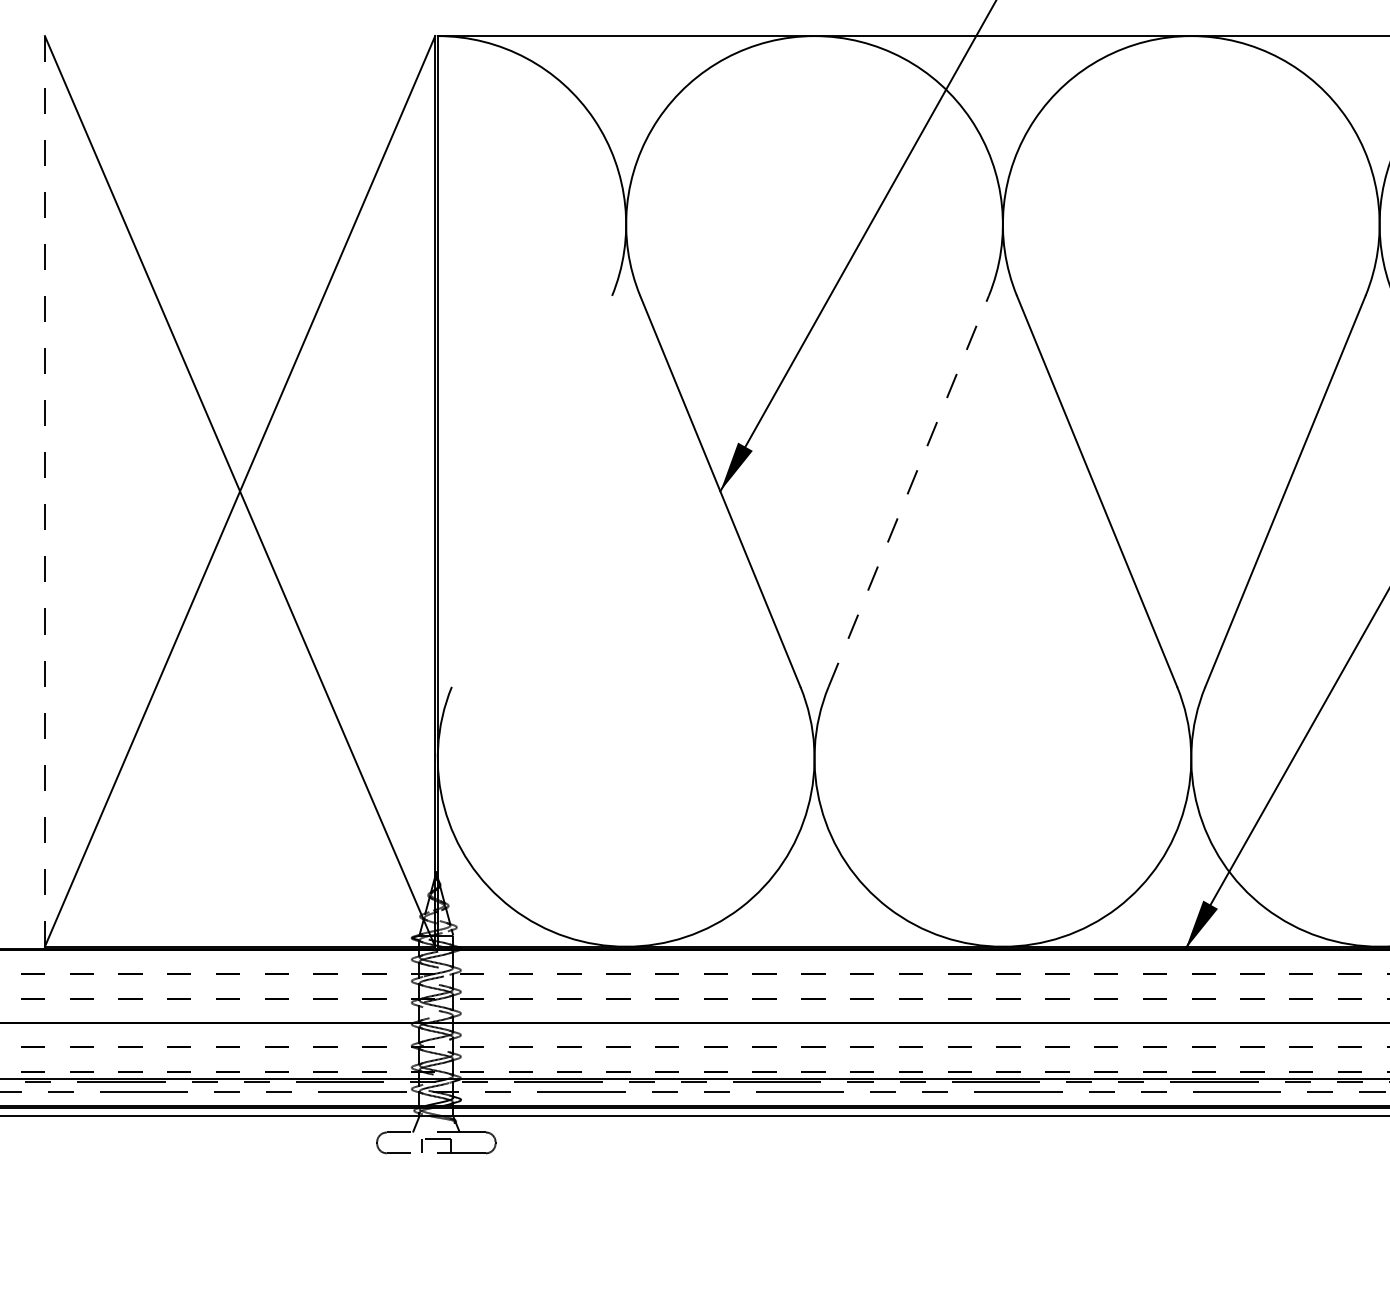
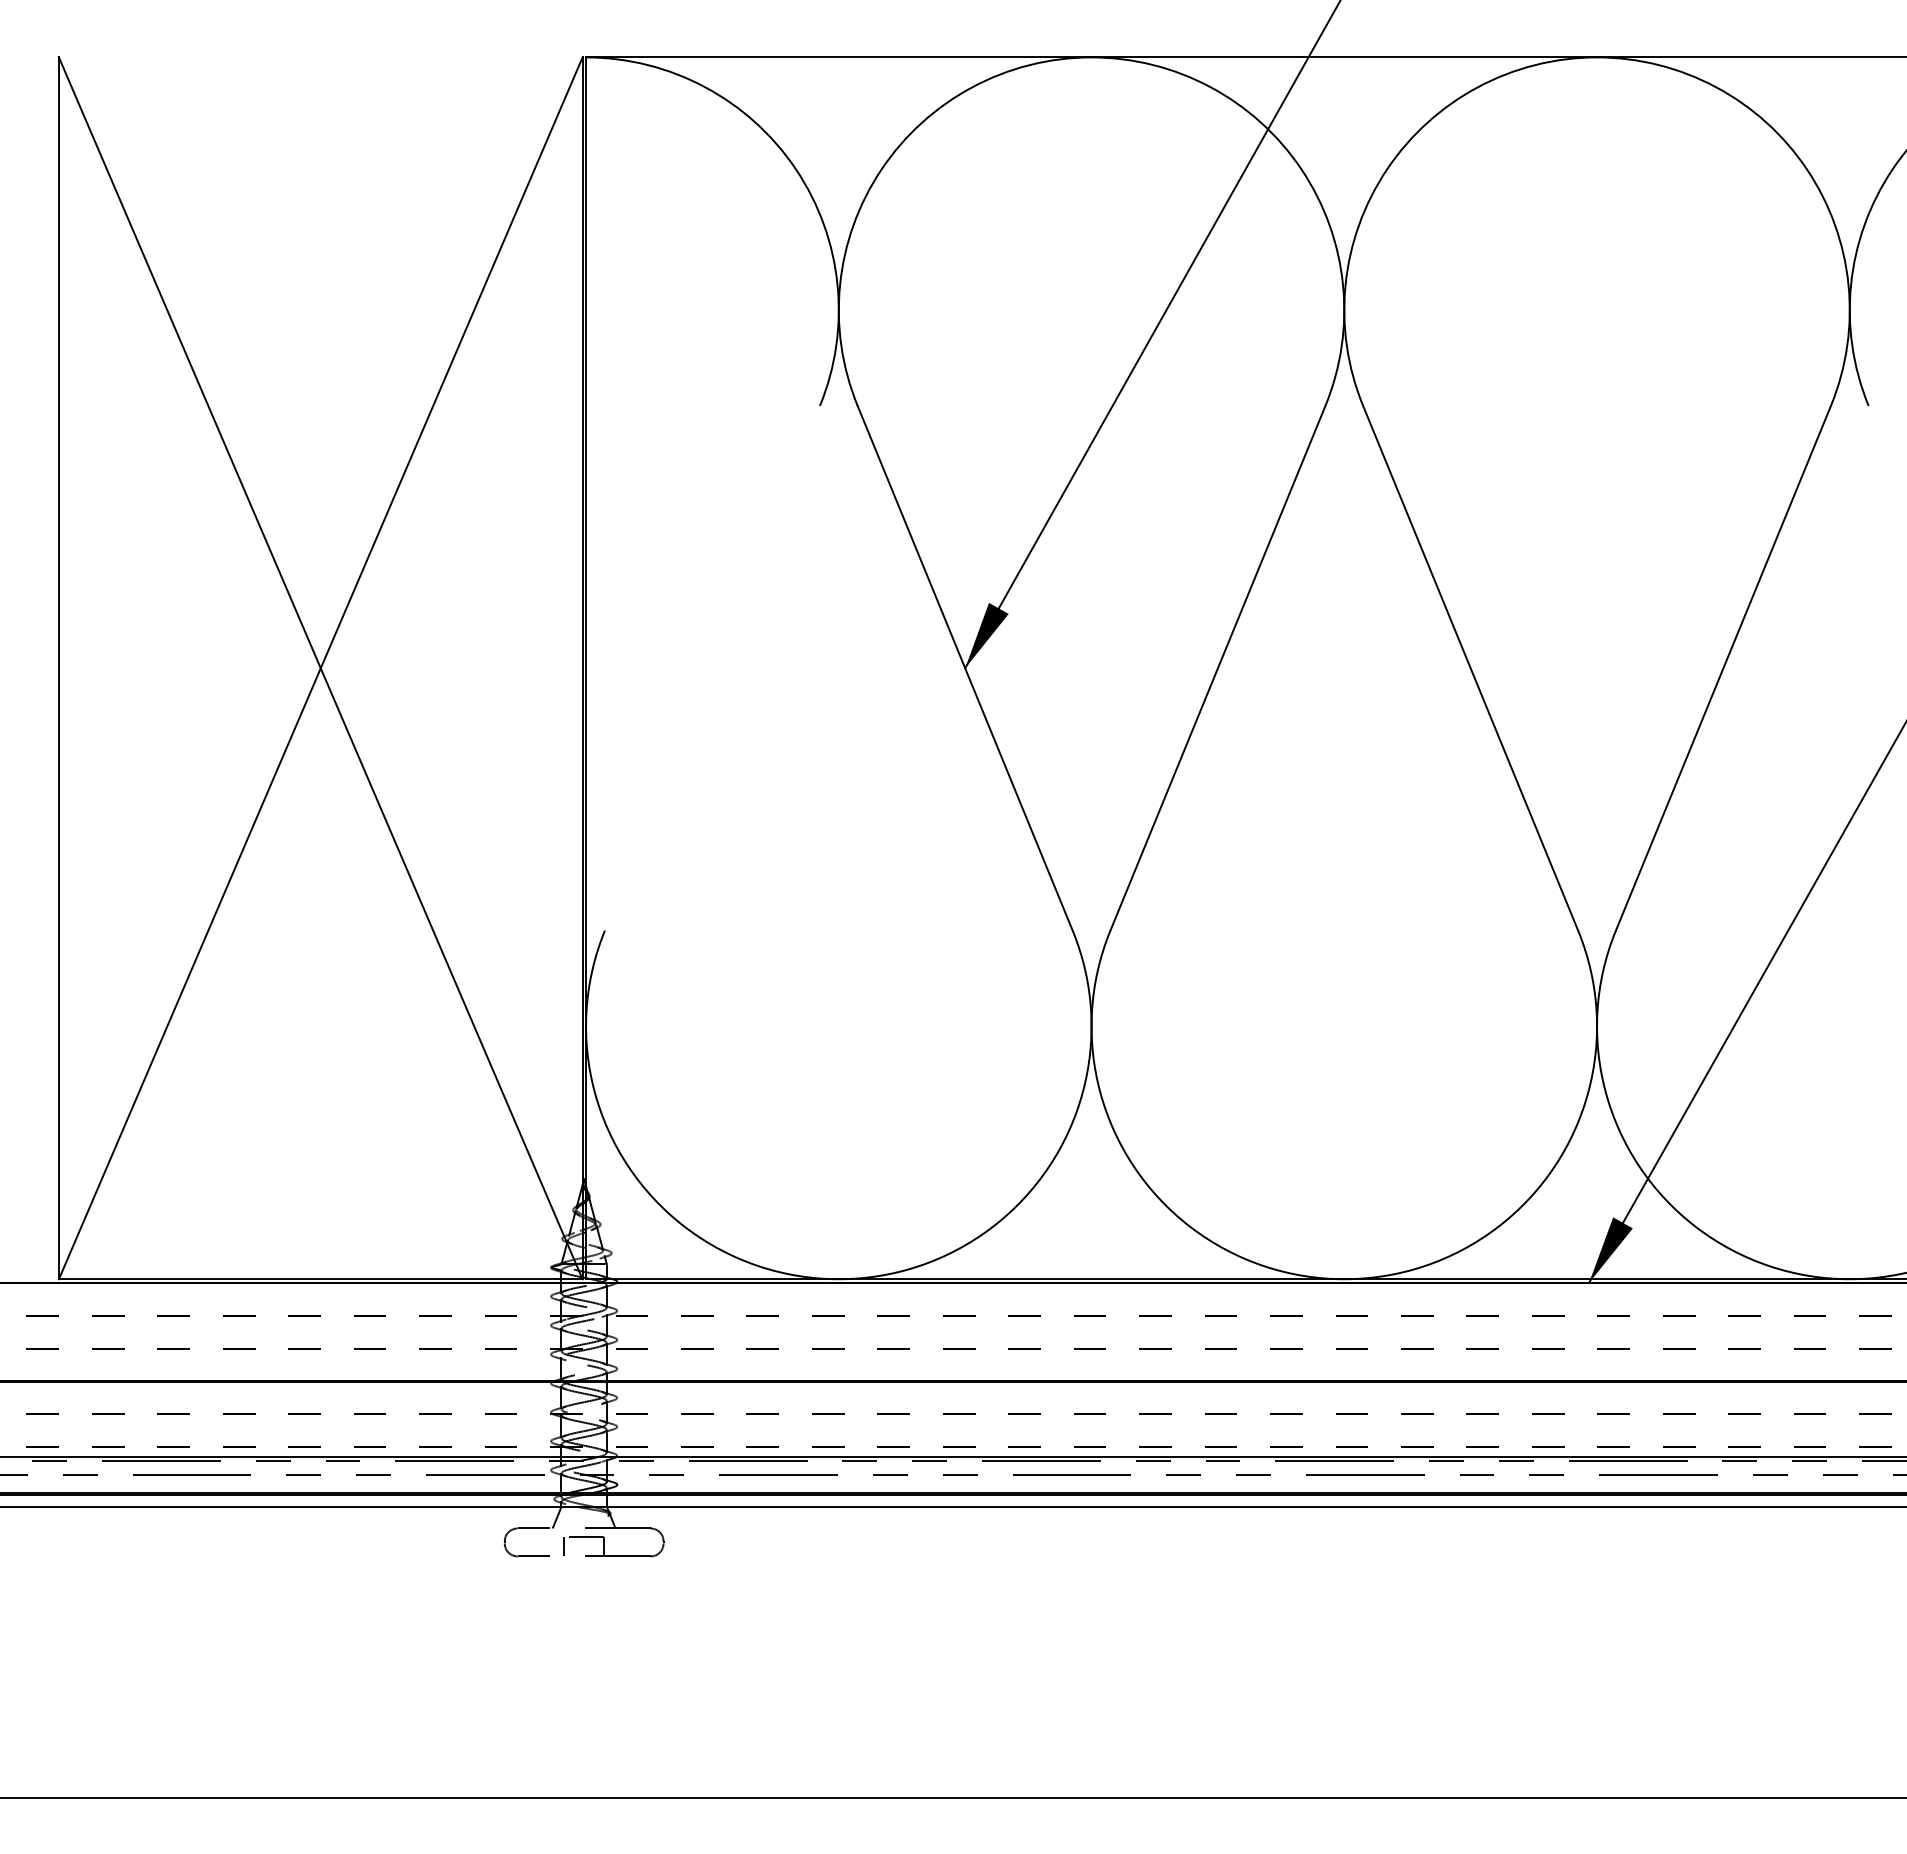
line: (44, 491) -> (58, 668), dashed -> solid
line: (908, 491) -> (1217, 668), dashed -> solid

